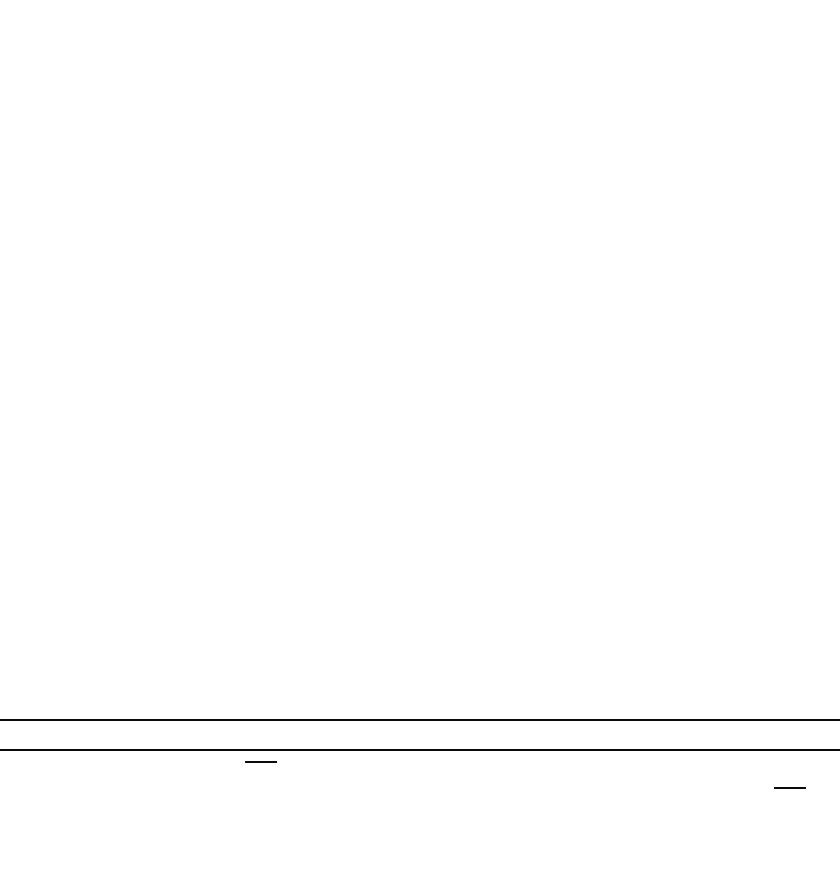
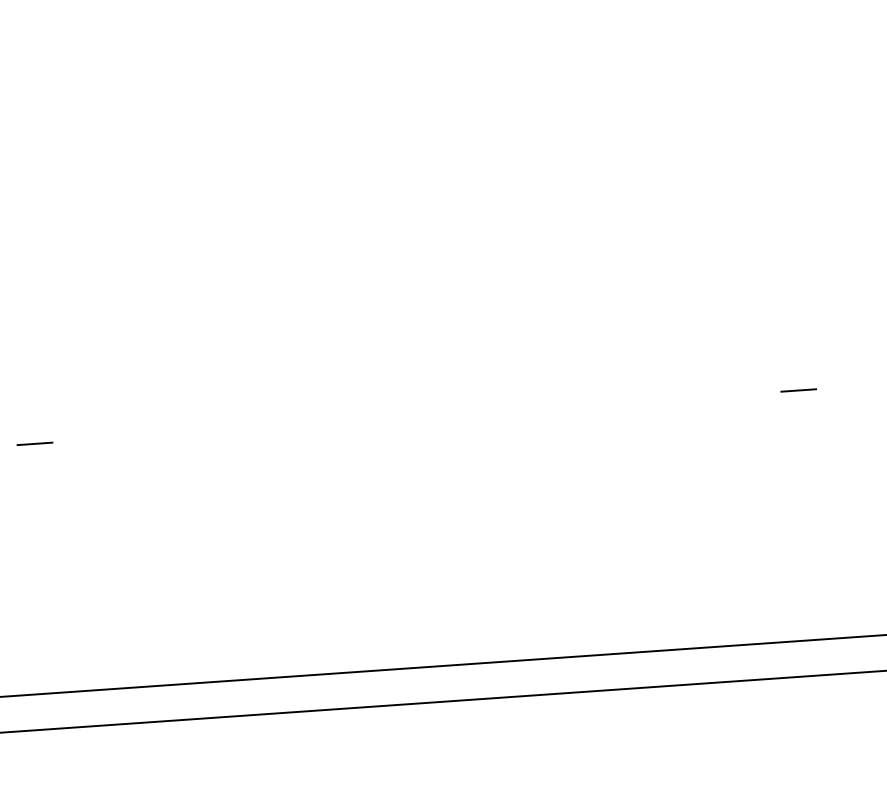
line: (260, 761) -> (34, 443), moved
line: (789, 787) -> (798, 389), moved

